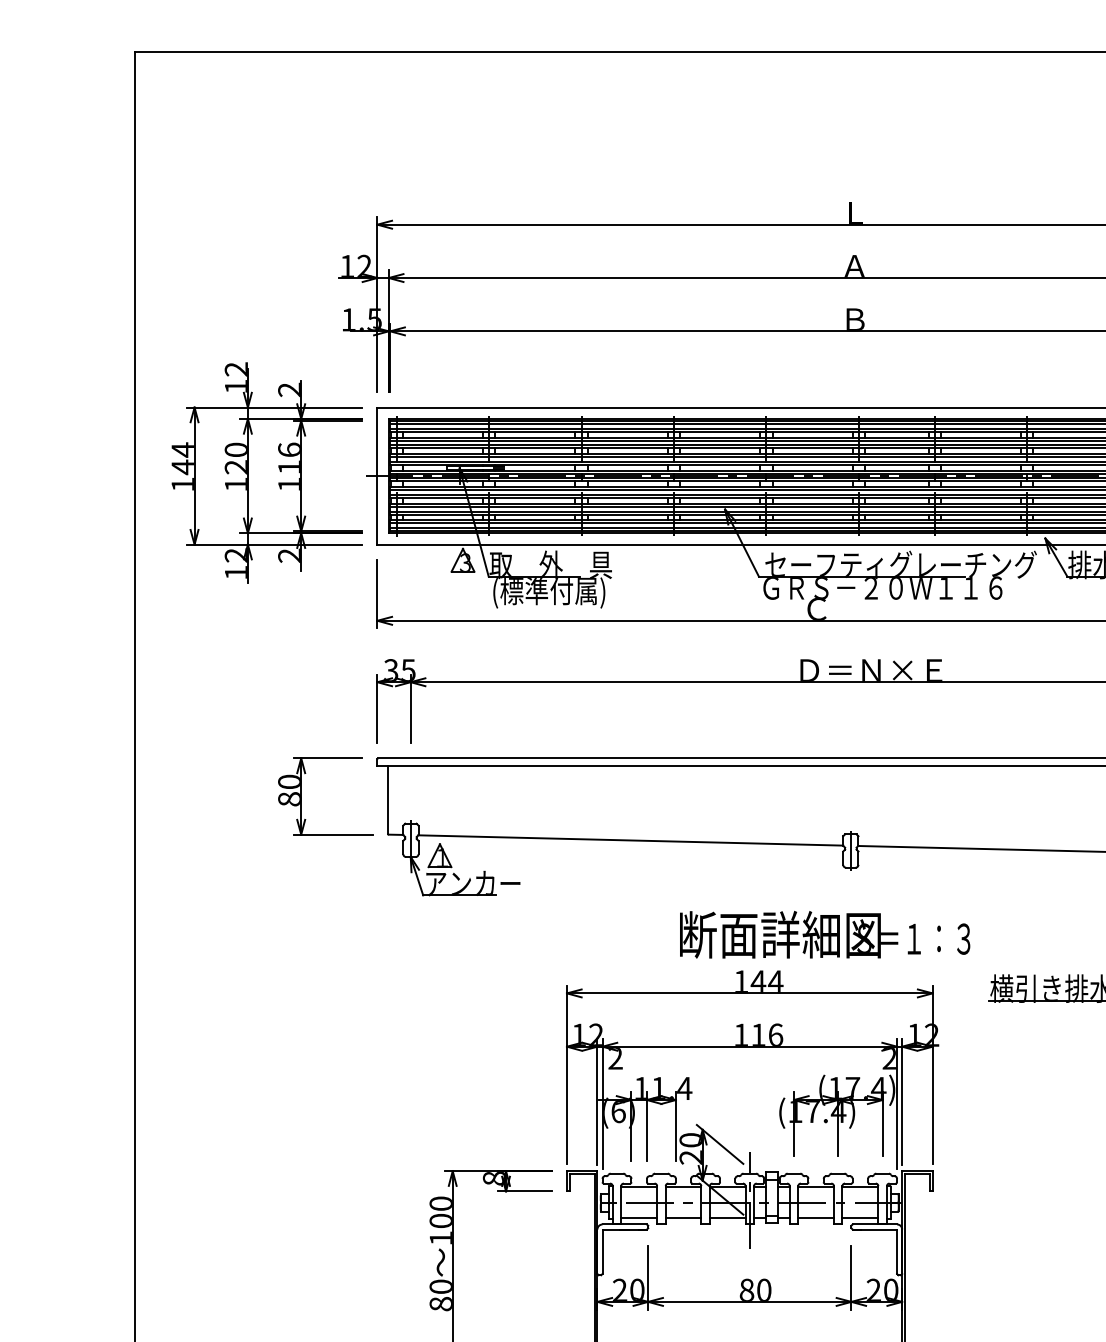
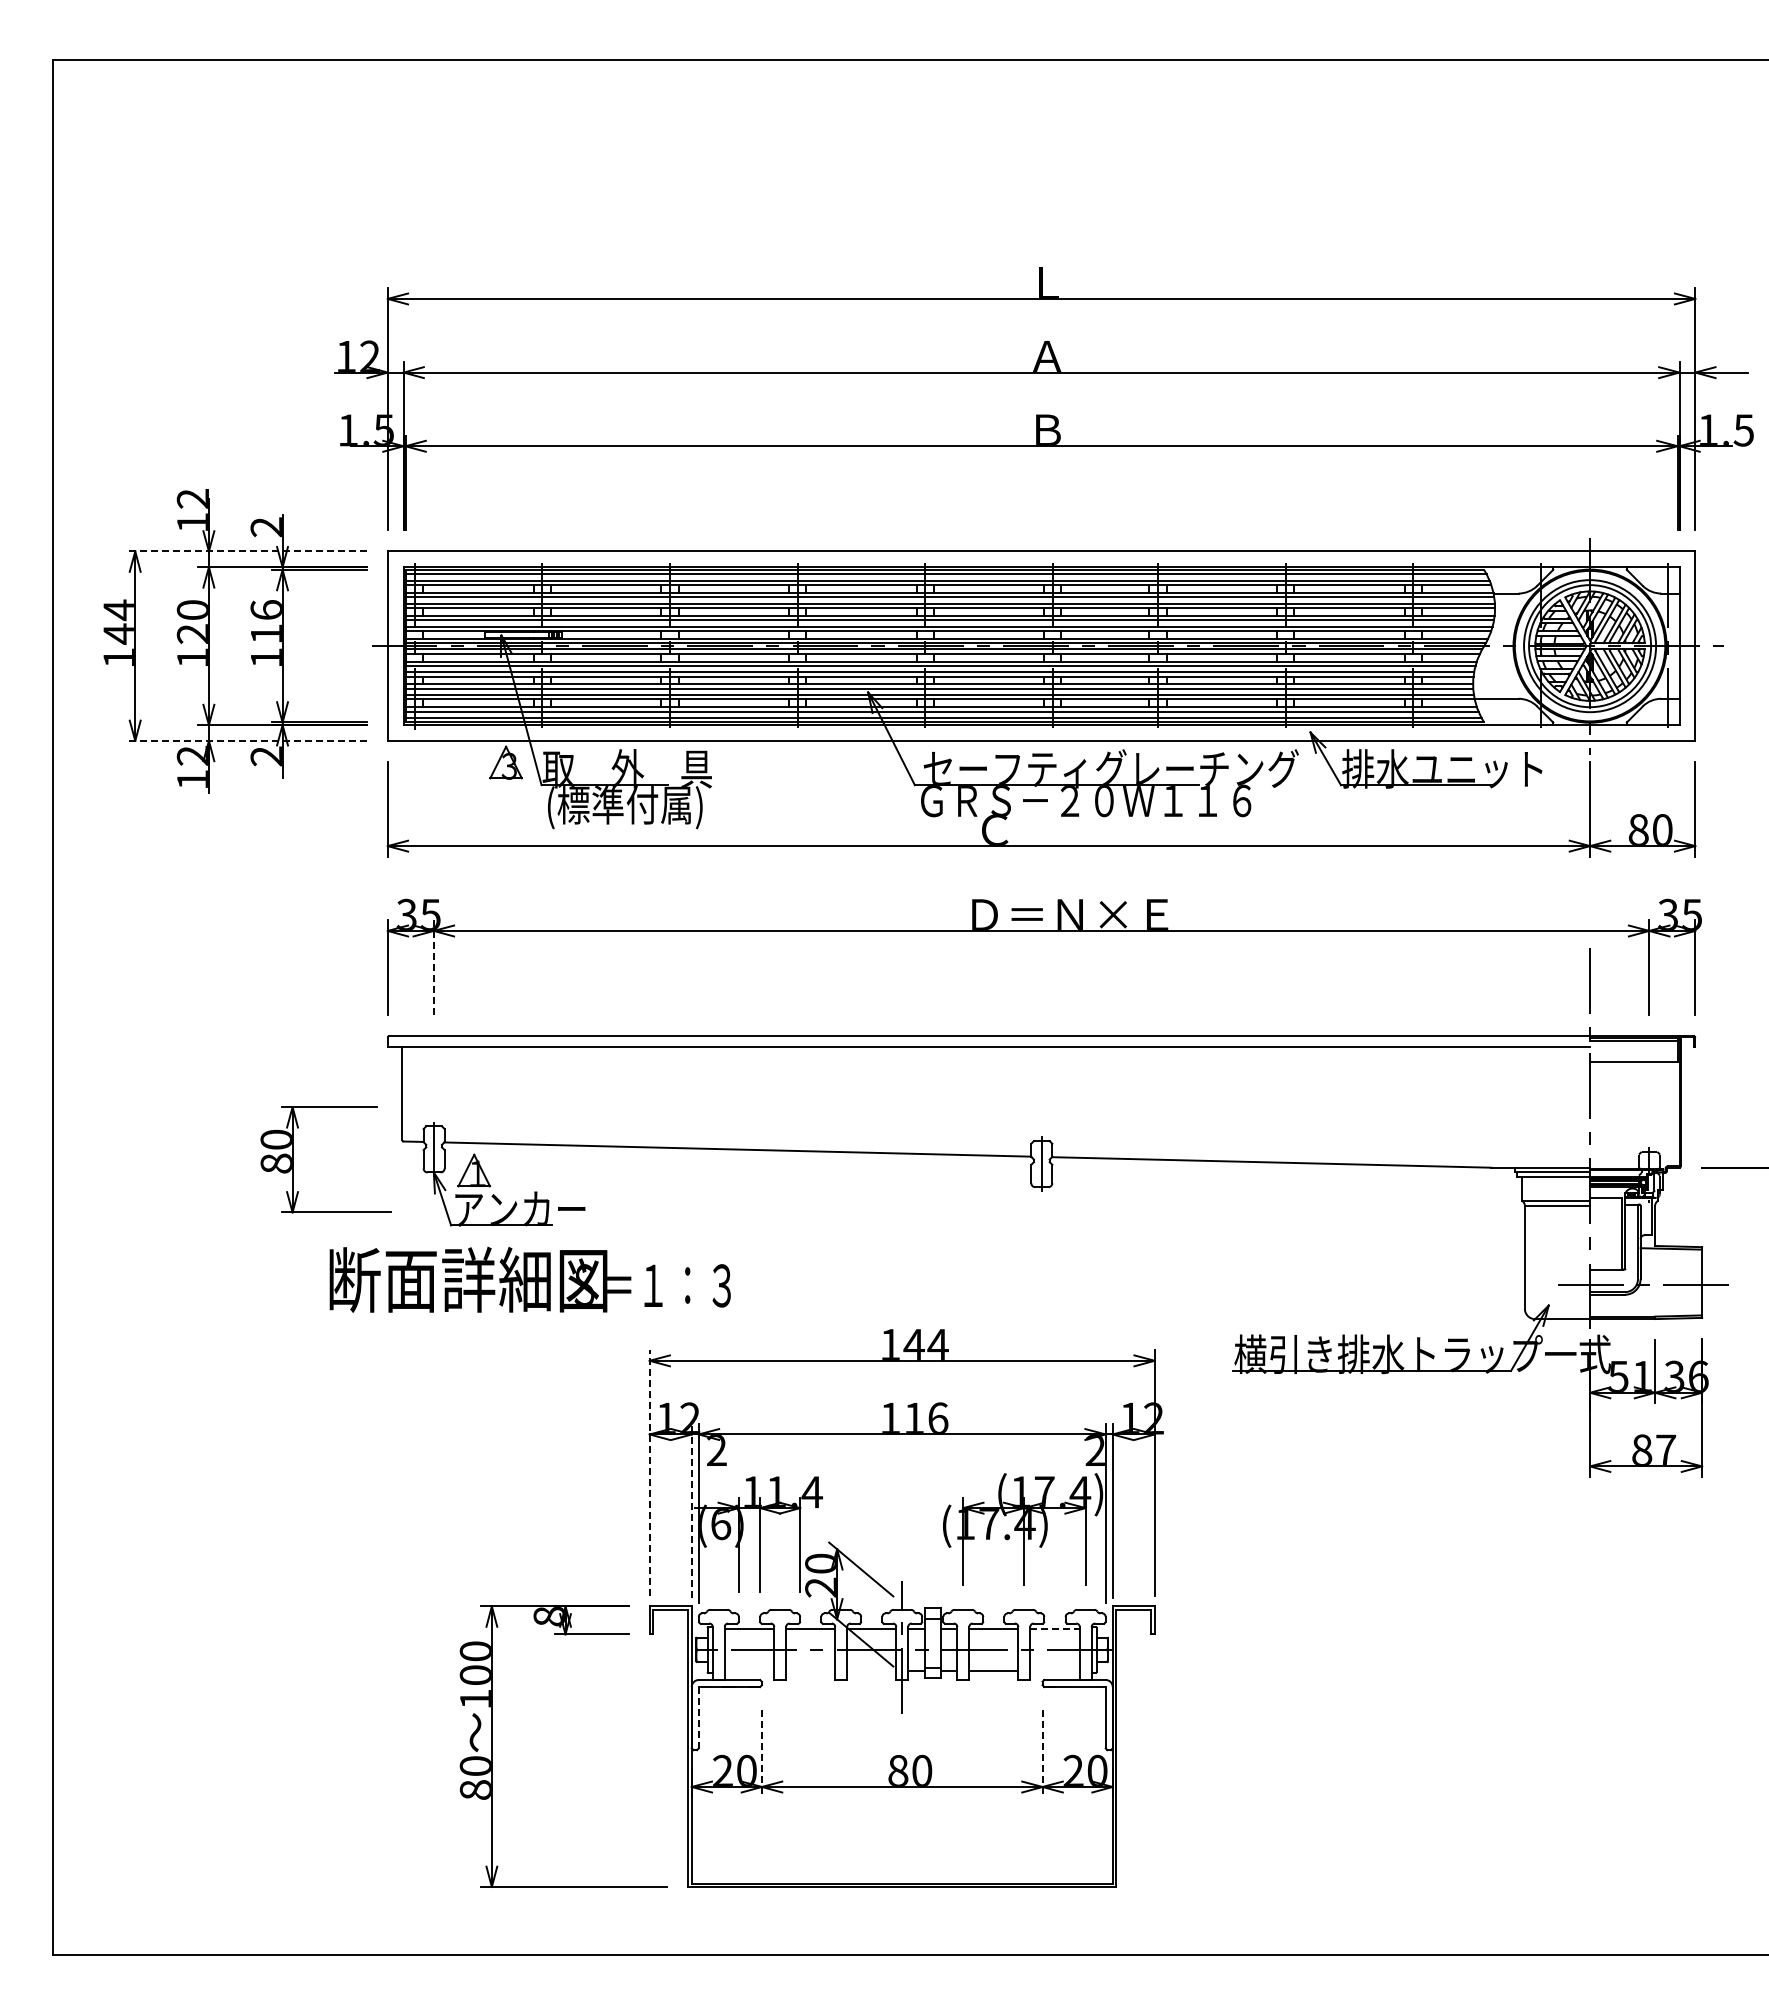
line: (274, 407) -> (245, 551), solid -> dashed
line: (274, 544) -> (245, 740), solid -> dashed
line: (410, 708) -> (433, 967), solid -> dashed
part: (301, 796) -> (293, 1159), moved
text: (824, 934) -> (529, 1279), moved
line: (566, 1074) -> (649, 1473), solid -> dashed
line: (597, 1101) -> (691, 1510), solid -> dashed
line: (860, 1187) -> (1054, 1628), solid -> dashed
line: (639, 1217) -> (749, 1670), removed
line: (683, 1217) -> (810, 1670), removed
line: (727, 1217) -> (871, 1670), removed
line: (860, 1217) -> (1054, 1670), removed
line: (602, 1251) -> (698, 1717), solid -> dashed
line: (647, 1277) -> (761, 1753), solid -> dashed
line: (851, 1277) -> (1042, 1753), solid -> dashed

